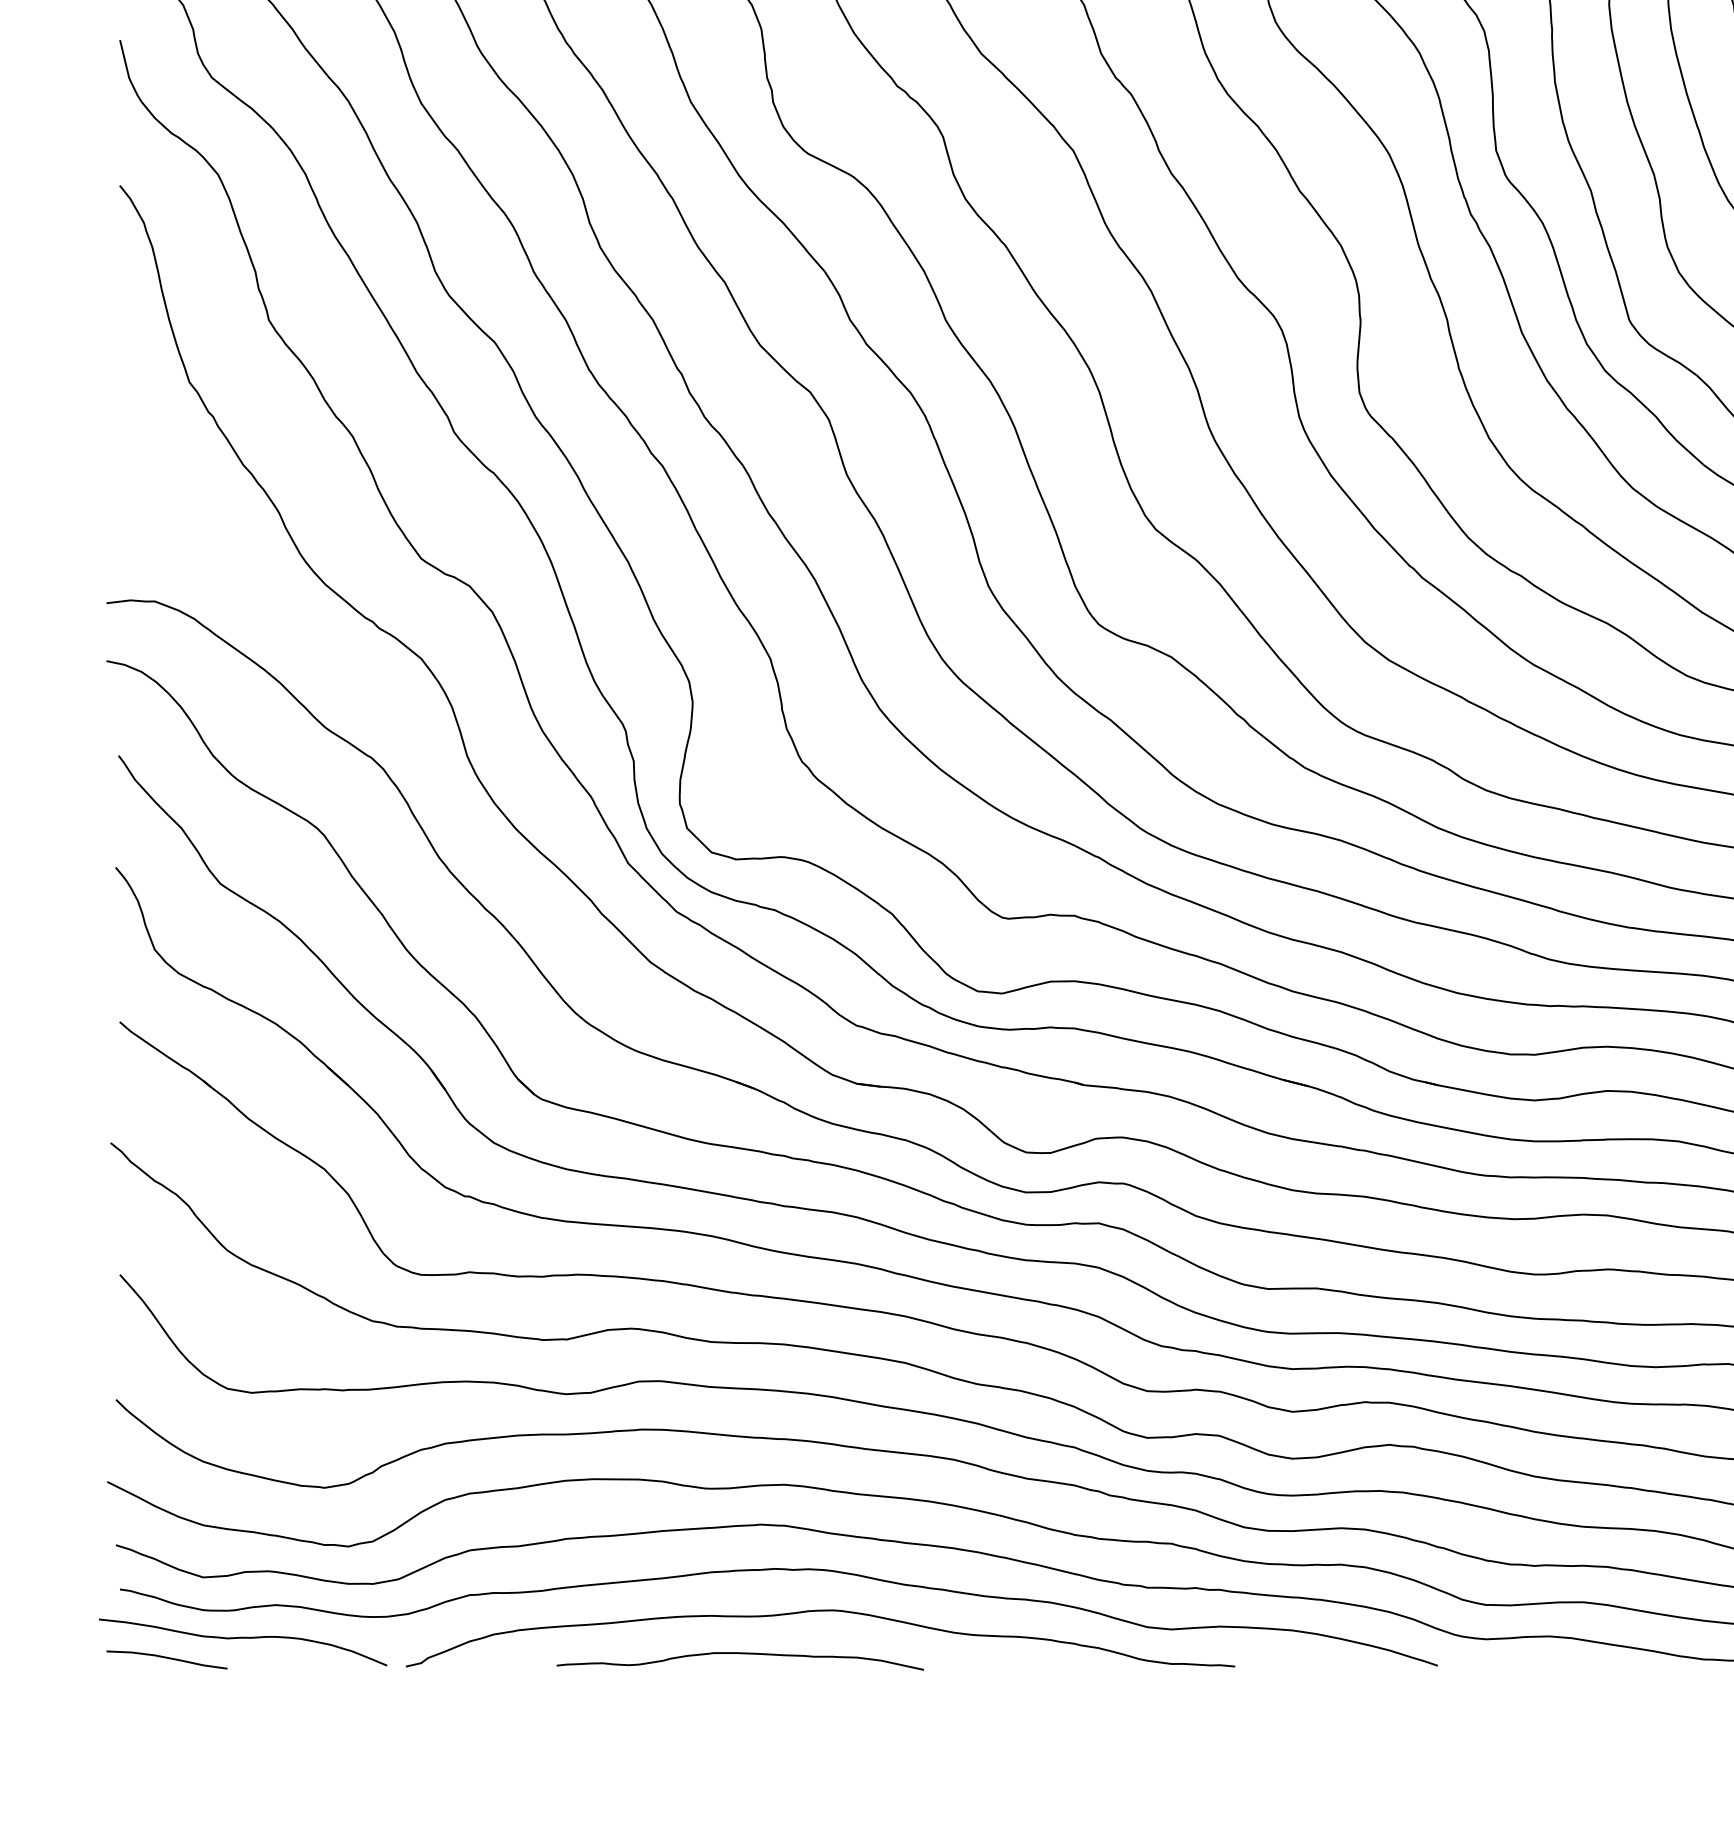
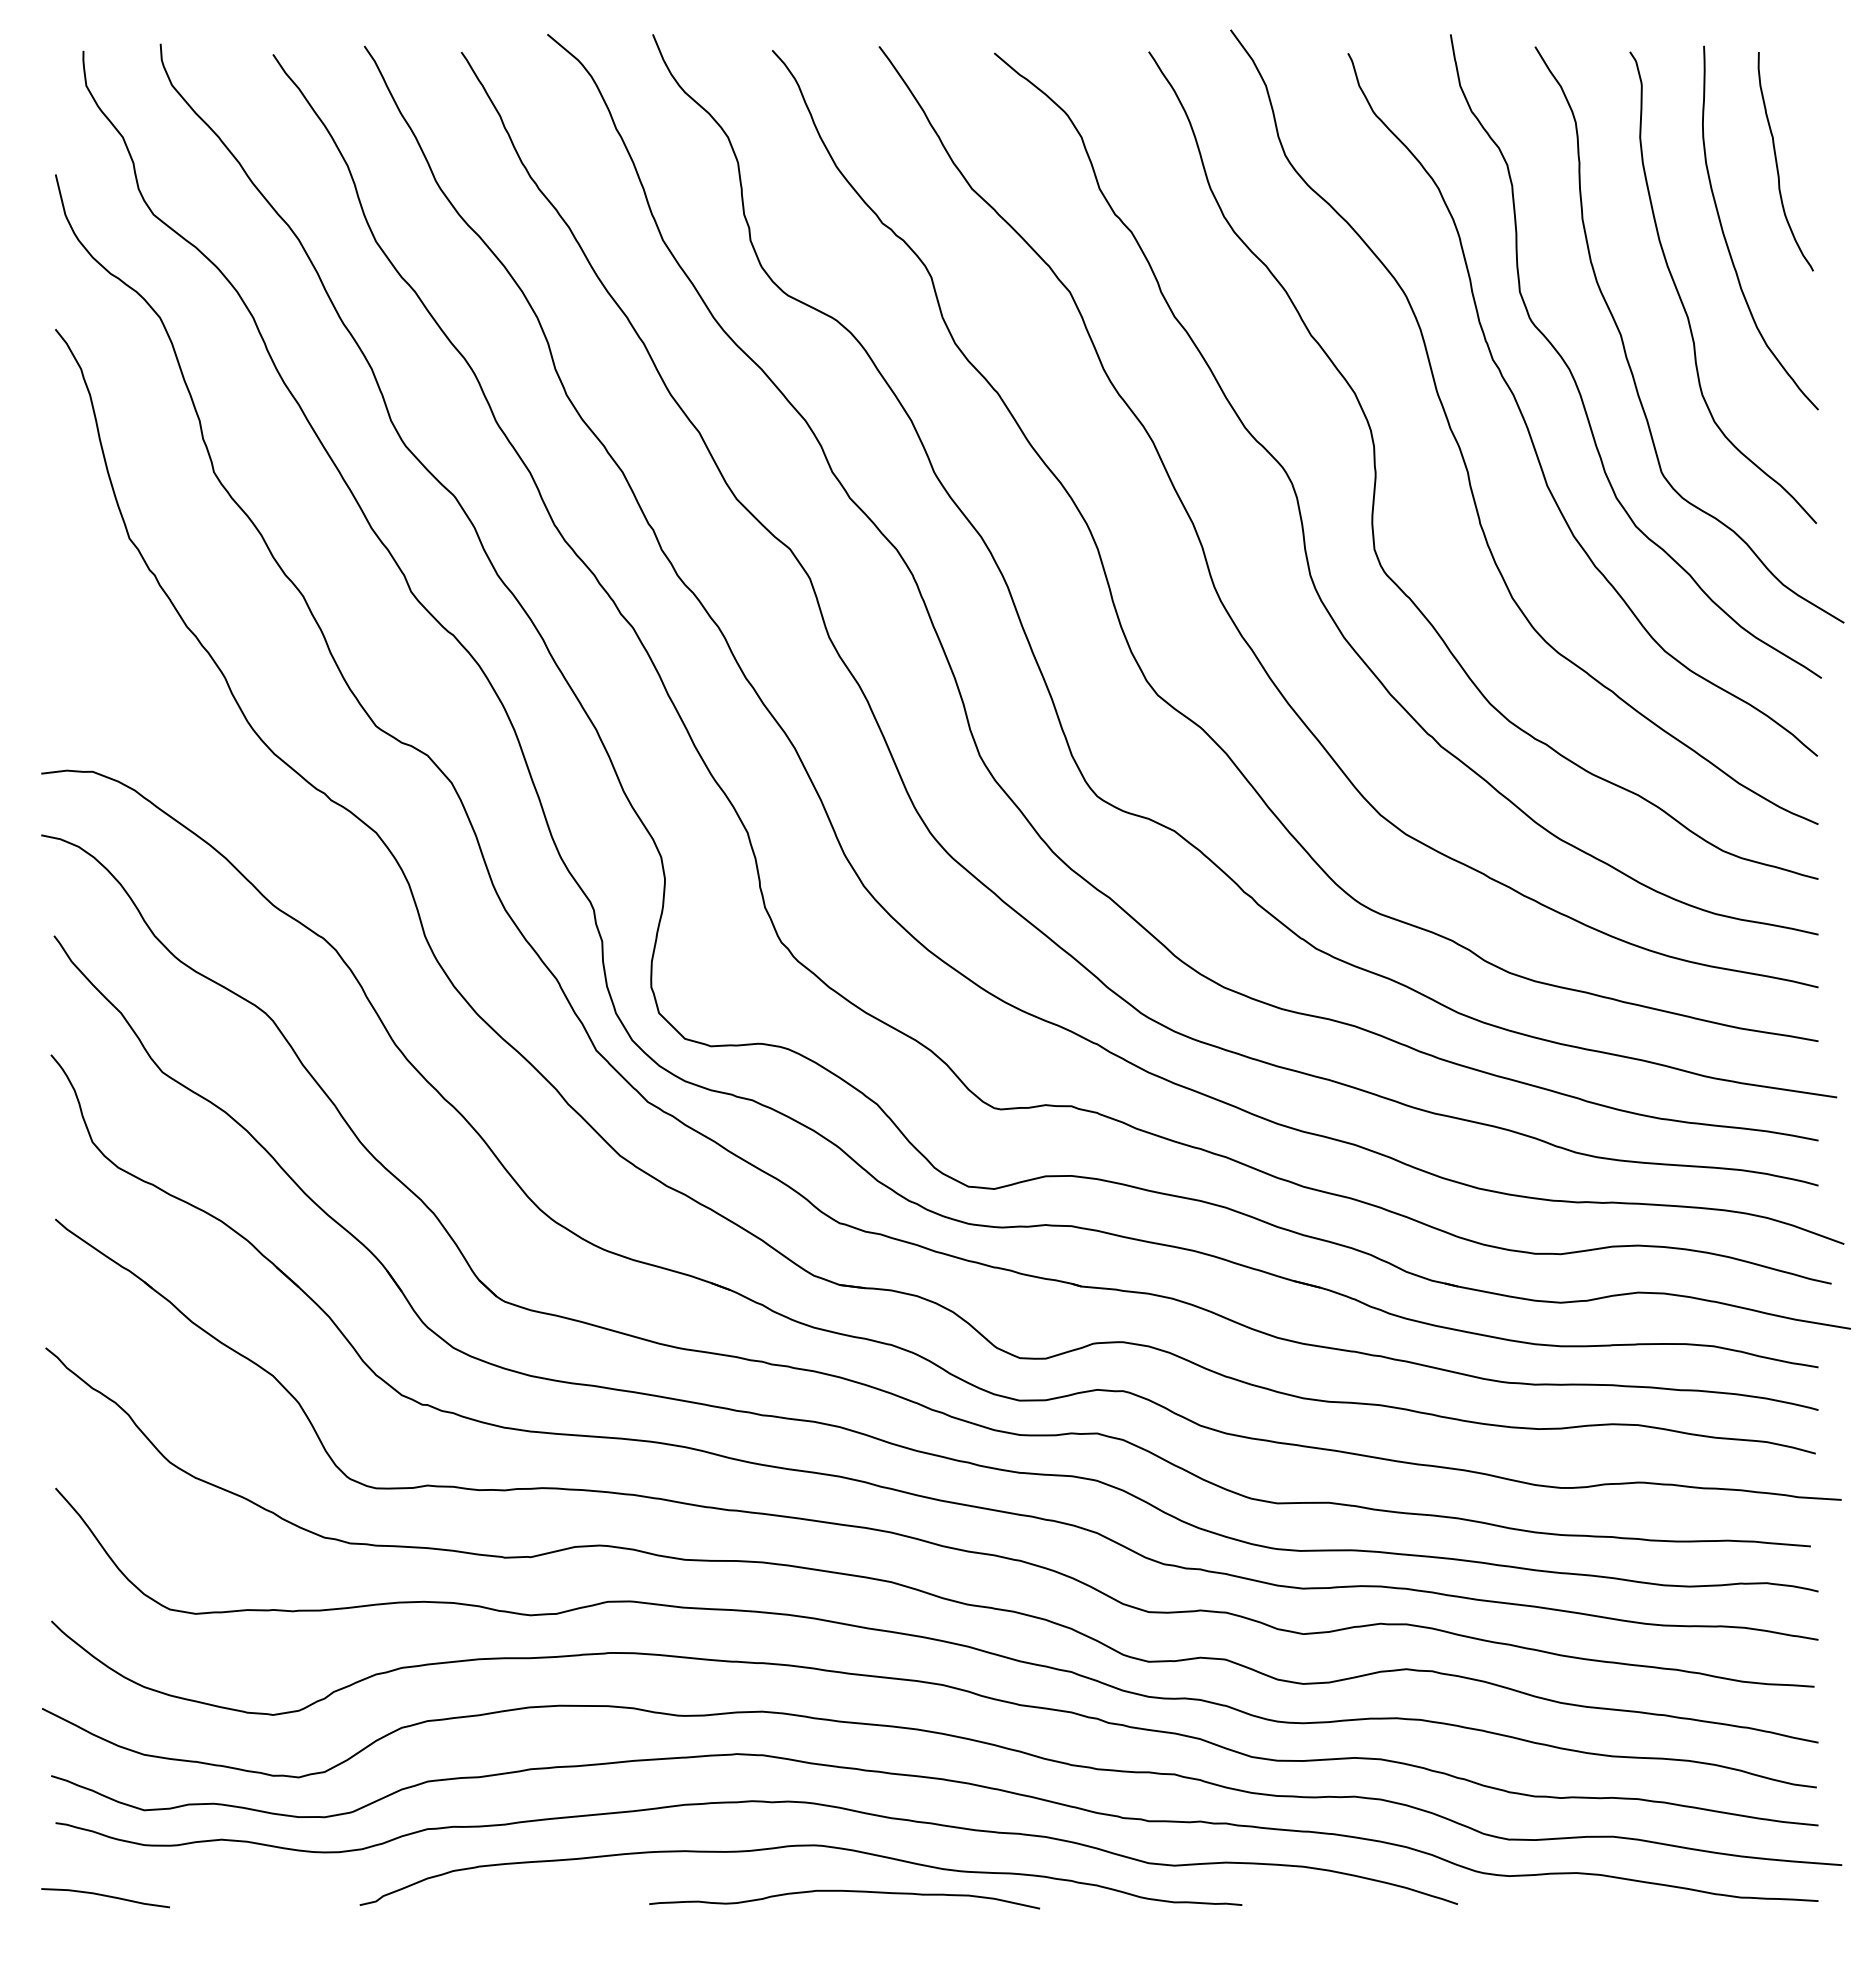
curve: (243, 1638) -> (186, 1875), removed
curve: (740, 1653) -> (844, 1891), moved

